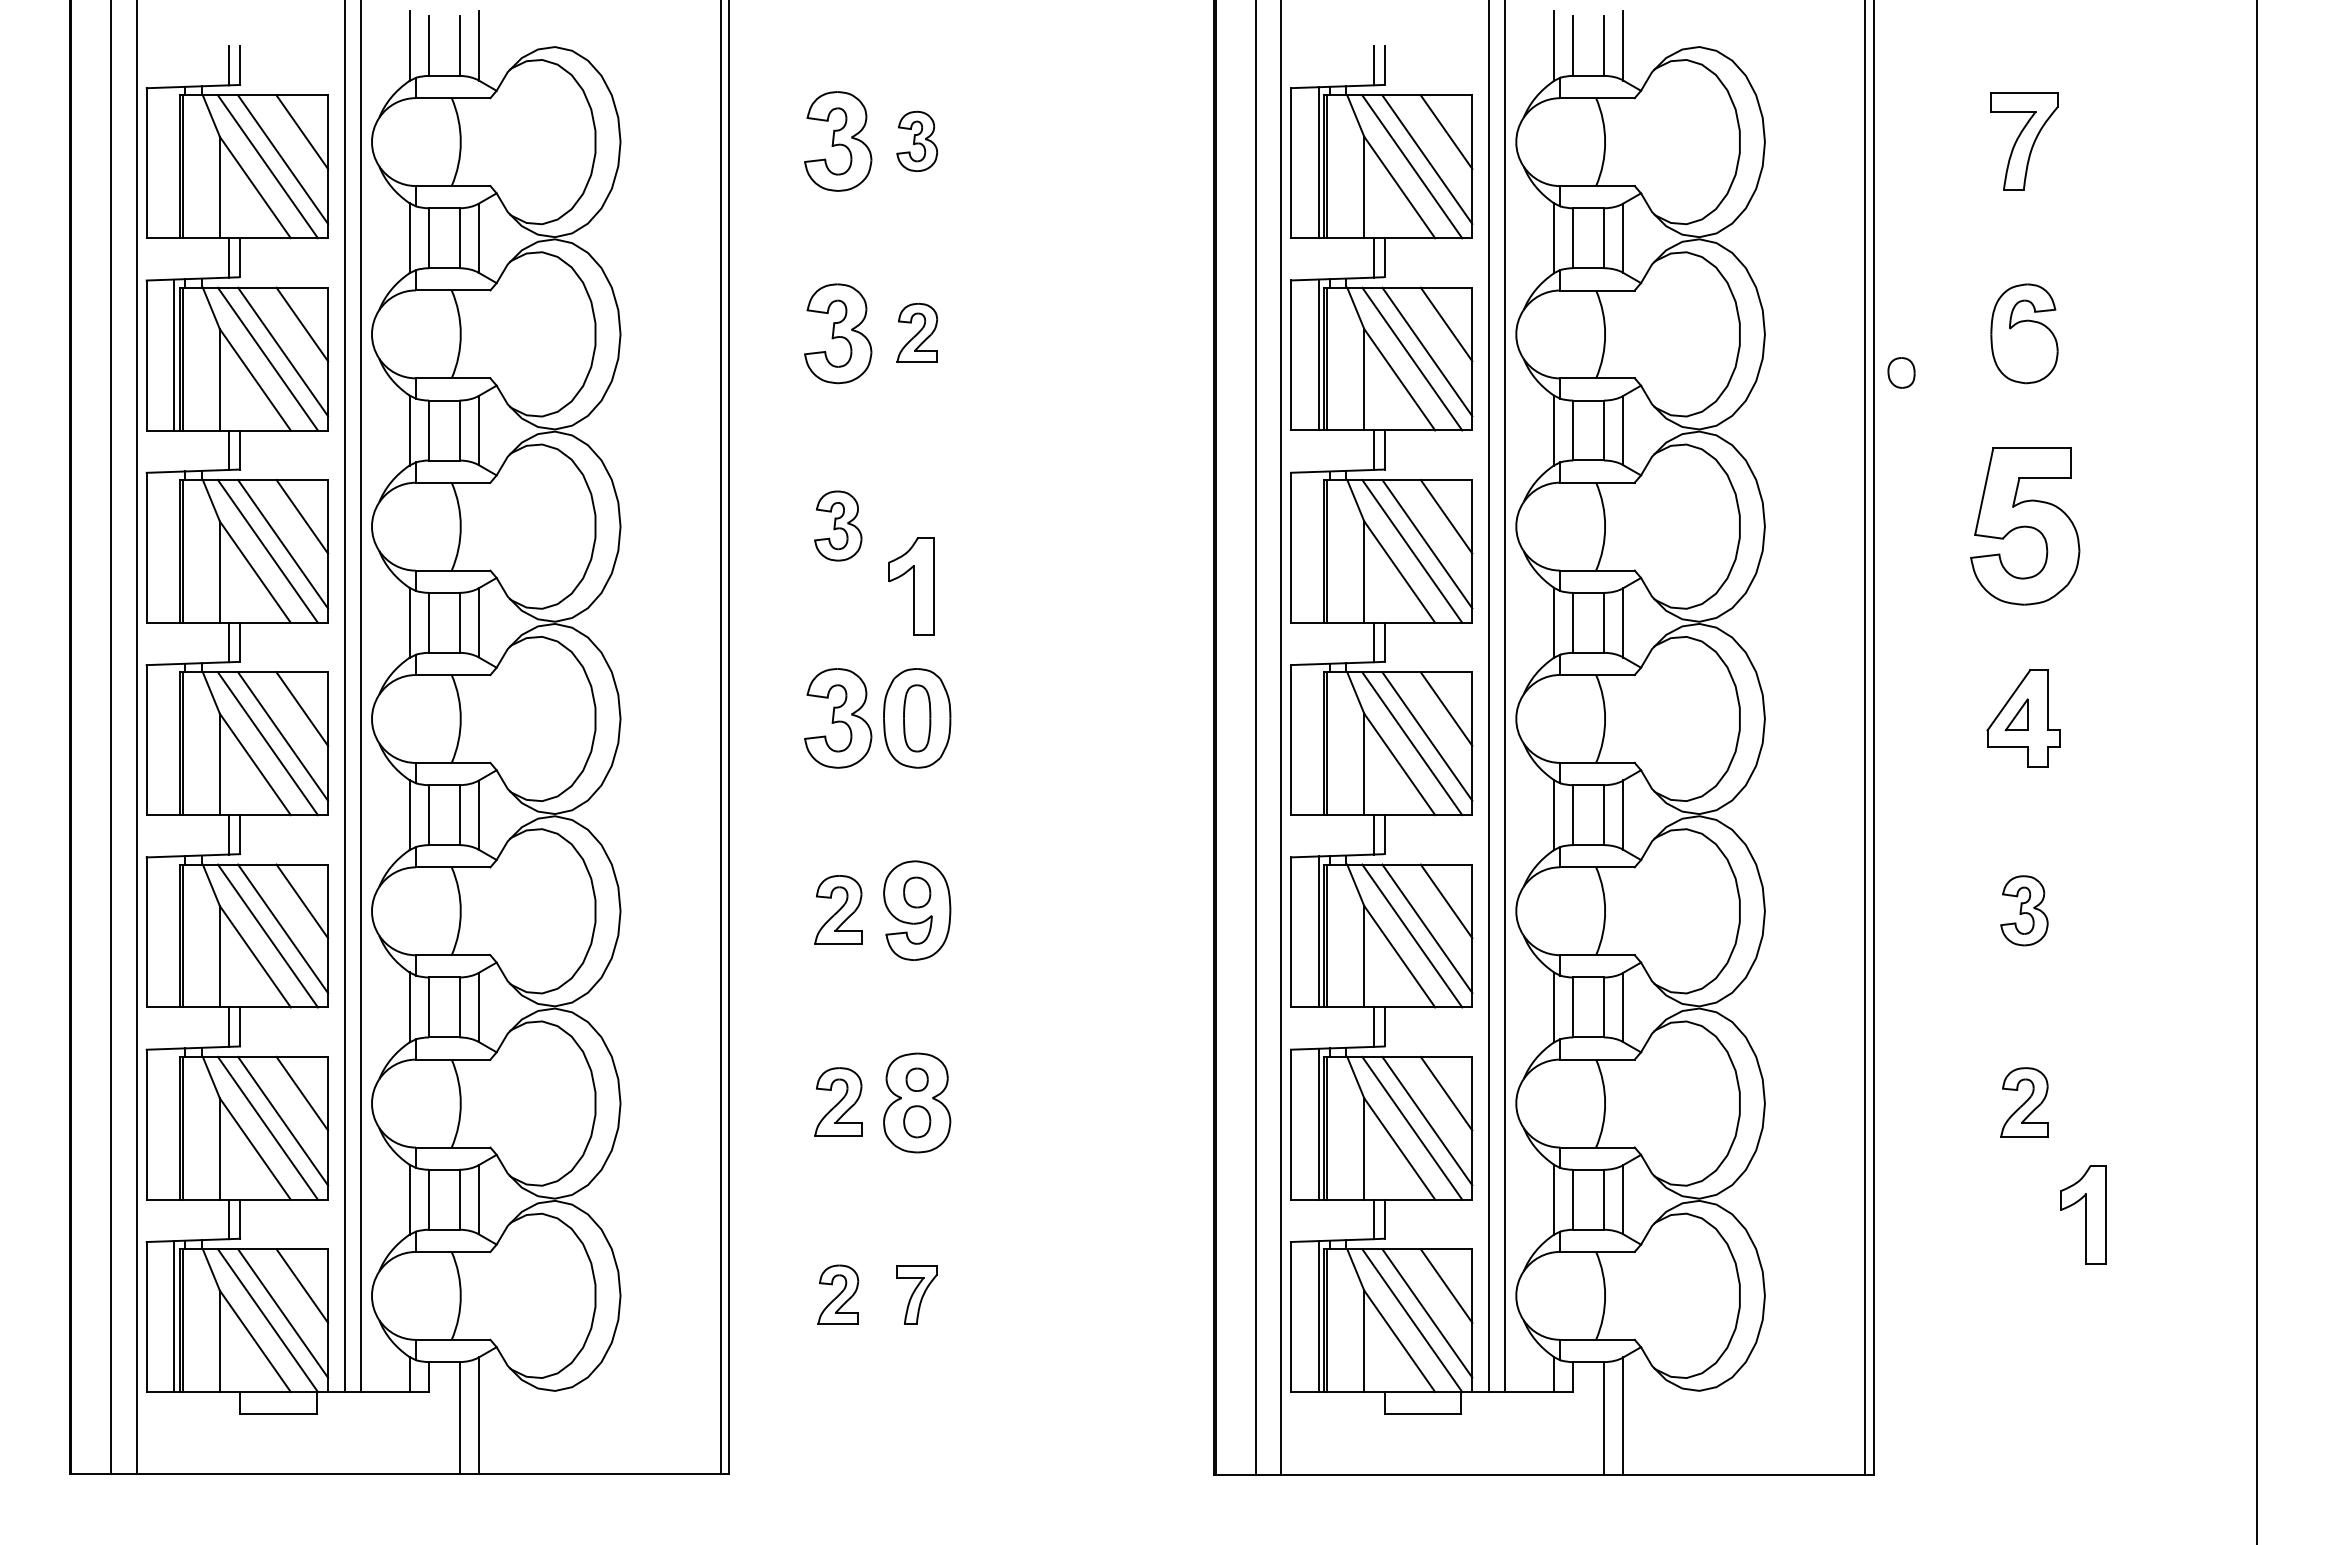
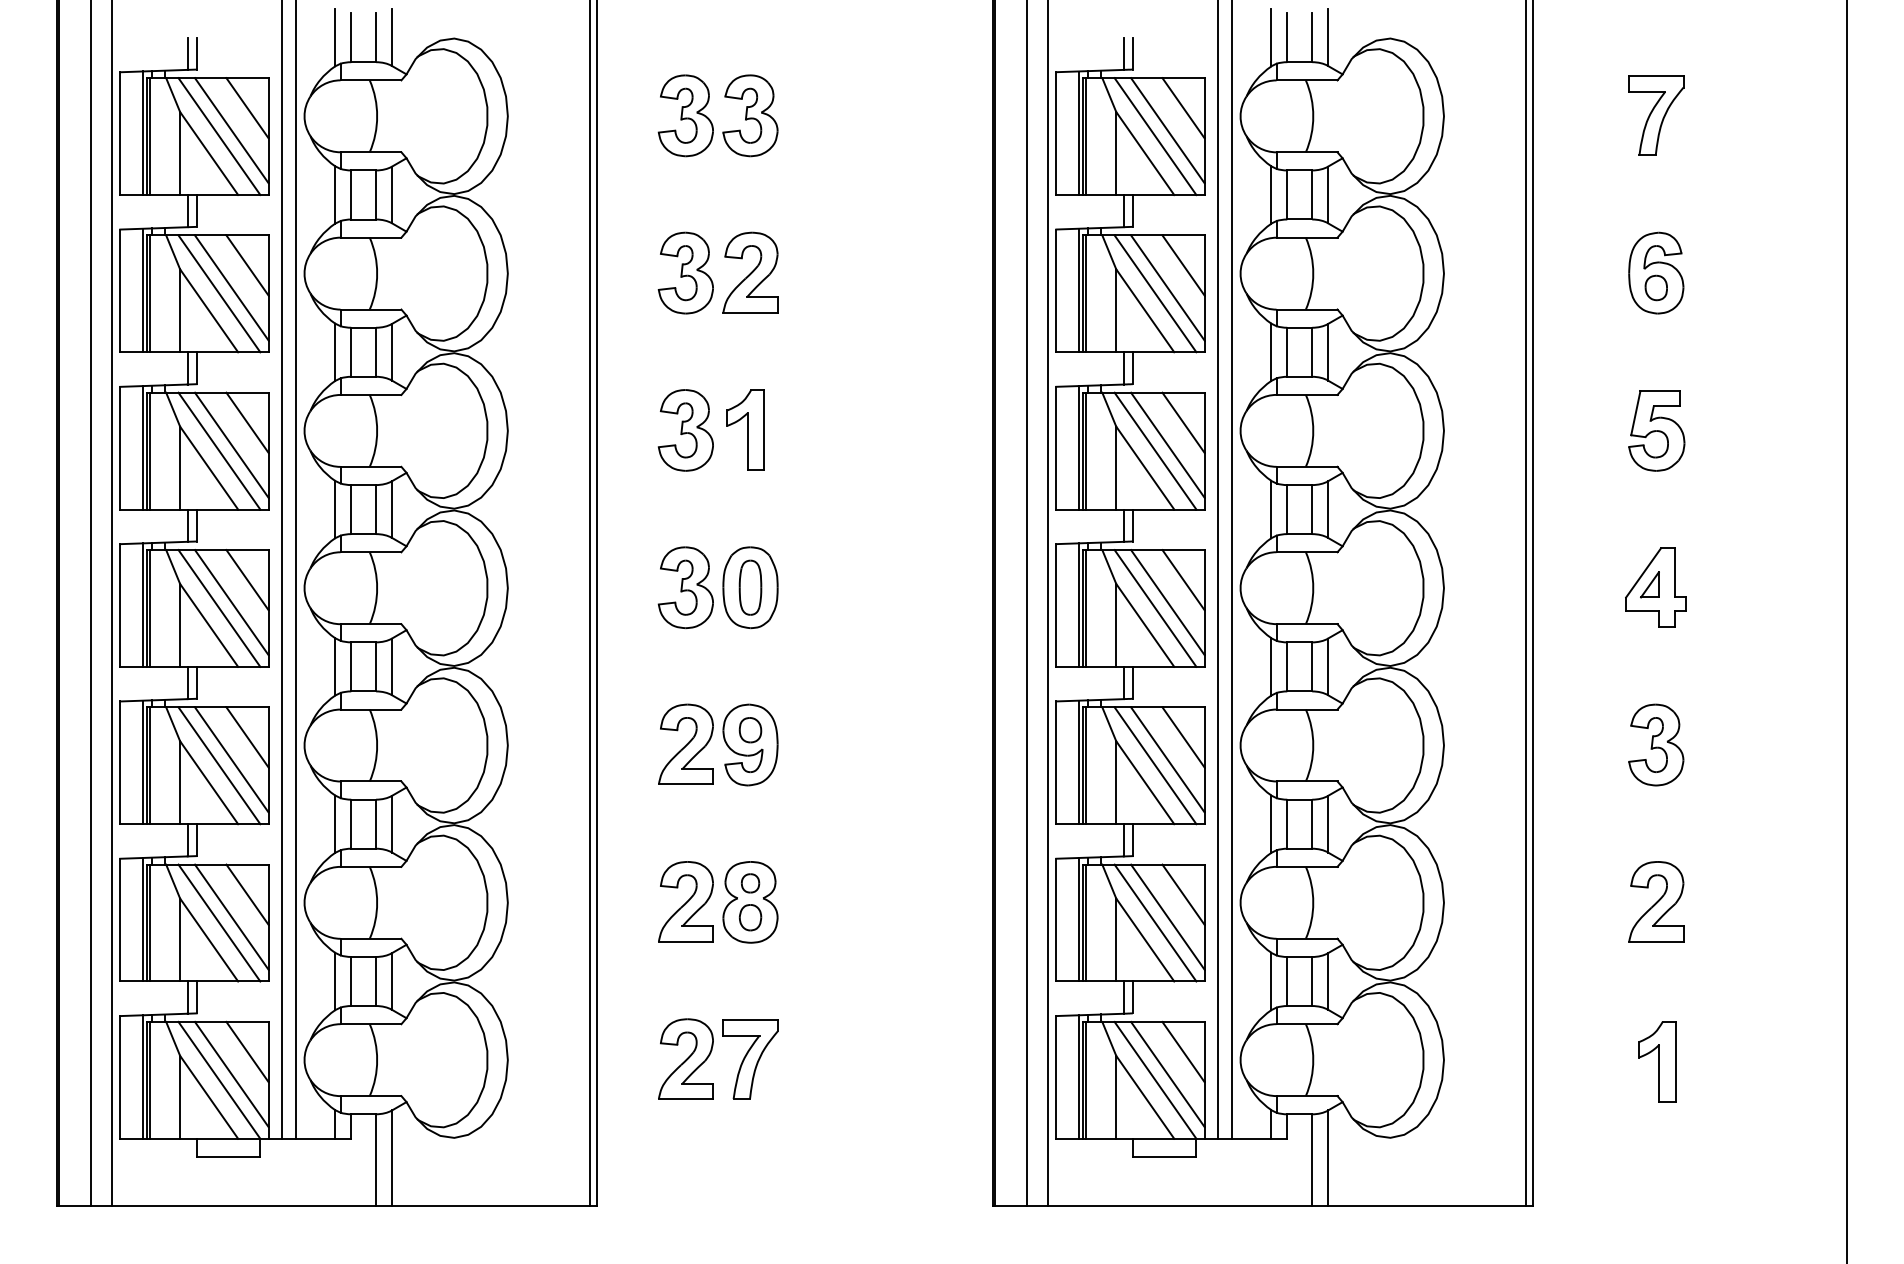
part: (917, 141) -> (750, 115), size x1.67
line: (174, 162) -> (142, 133), added
part: (917, 332) -> (750, 272), size x1.67
part: (1901, 372) -> (1656, 287), moved
part: (838, 525) -> (686, 429), size x1.43
part: (2024, 526) -> (1656, 430), size x0.62
line: (174, 546) -> (142, 447), added
line: (1318, 546) -> (1078, 447), added
part: (911, 586) -> (745, 429), moved
line: (174, 739) -> (142, 605), added
line: (1318, 739) -> (1078, 605), added
part: (838, 909) -> (686, 744), size x1.43
part: (2024, 910) -> (1656, 744), size x1.43
line: (174, 931) -> (142, 762), added
part: (838, 1101) -> (686, 901), size x1.43
part: (2024, 1101) -> (1656, 901), size x1.43
line: (174, 1123) -> (142, 919), added
part: (2083, 1214) -> (1657, 1061), moved
part: (838, 1294) -> (686, 1058), size x1.67
part: (916, 1295) -> (749, 1059), size x1.67

